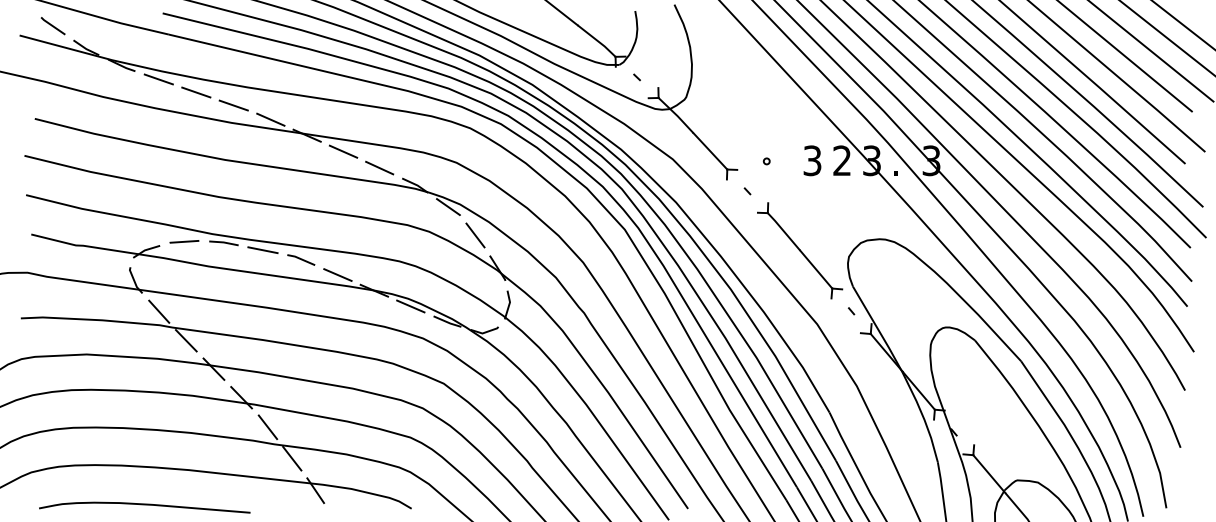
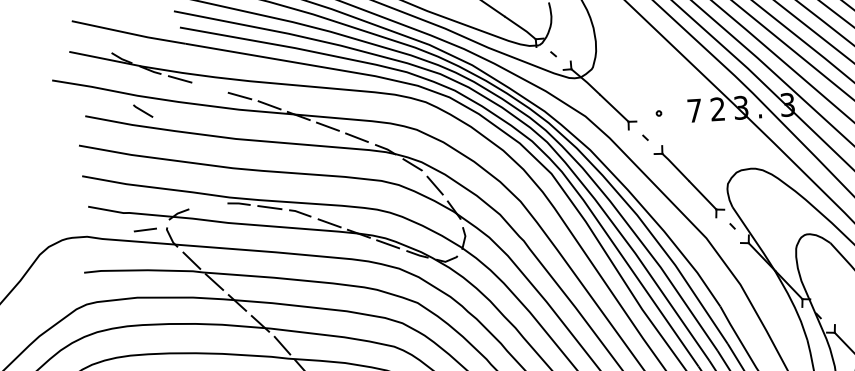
line: (52, 26) -> (142, 111), moved
line: (196, 92) -> (210, 87), removed
text: (812, 160) -> (694, 110), 3 -> 7
line: (184, 241) -> (145, 229), moved

